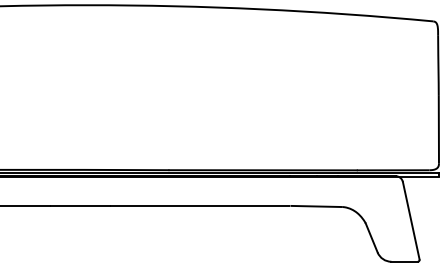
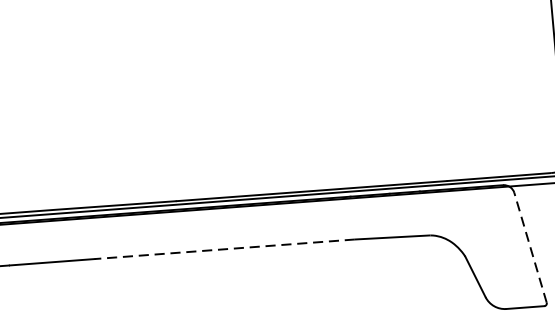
line: (198, 205) -> (222, 248), solid -> dashed
line: (411, 220) -> (530, 247), solid -> dashed

